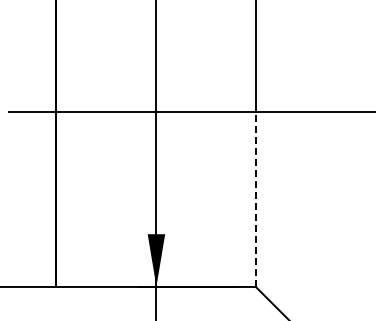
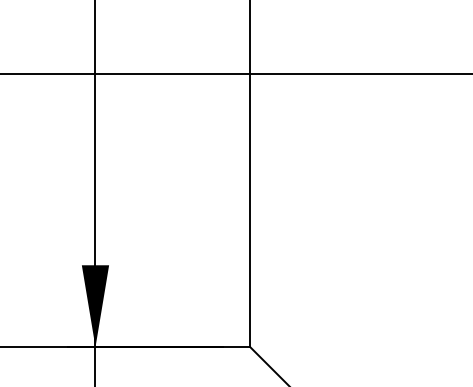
line: (255, 198) -> (250, 209), dashed -> solid

